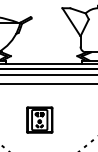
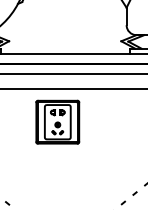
part: (39, 119) -> (57, 121), moved

